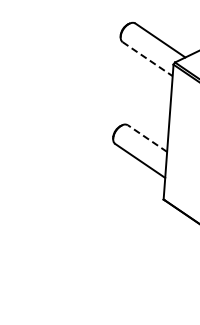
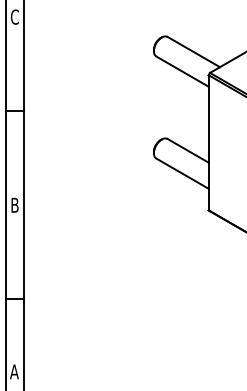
line: (147, 59) -> (182, 71), dashed -> solid
line: (147, 138) -> (188, 150), dashed -> solid

